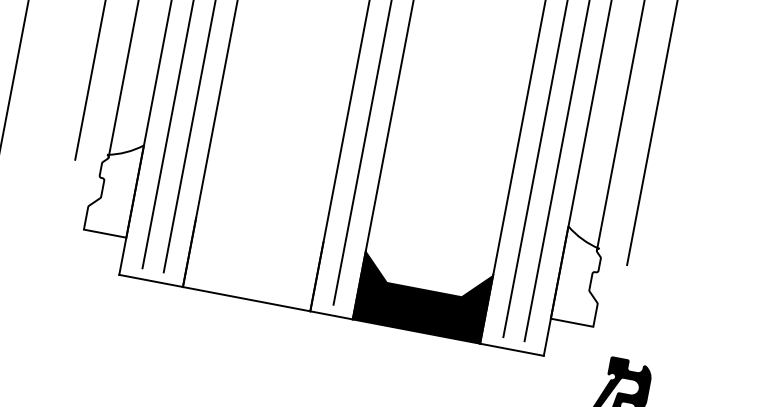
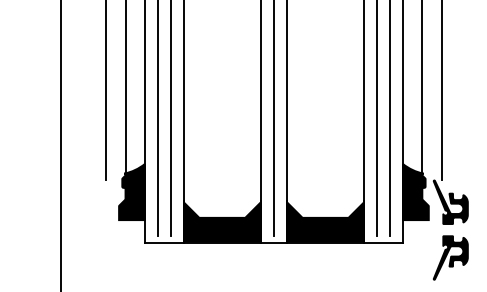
fill: (113, 186) -> (131, 191), added
fill: (253, 264) -> (222, 221), added
fill: (580, 275) -> (415, 191), added
fill: (634, 302) -> (450, 201), added

